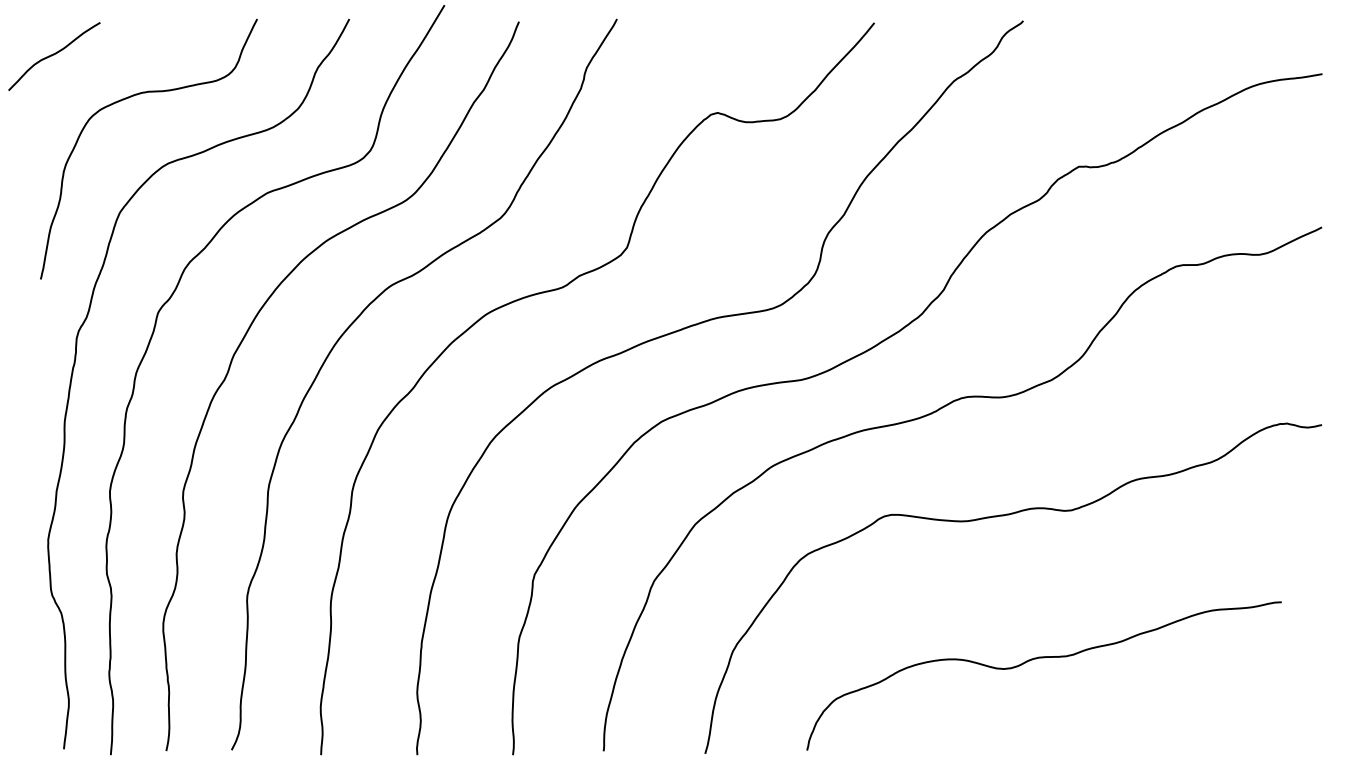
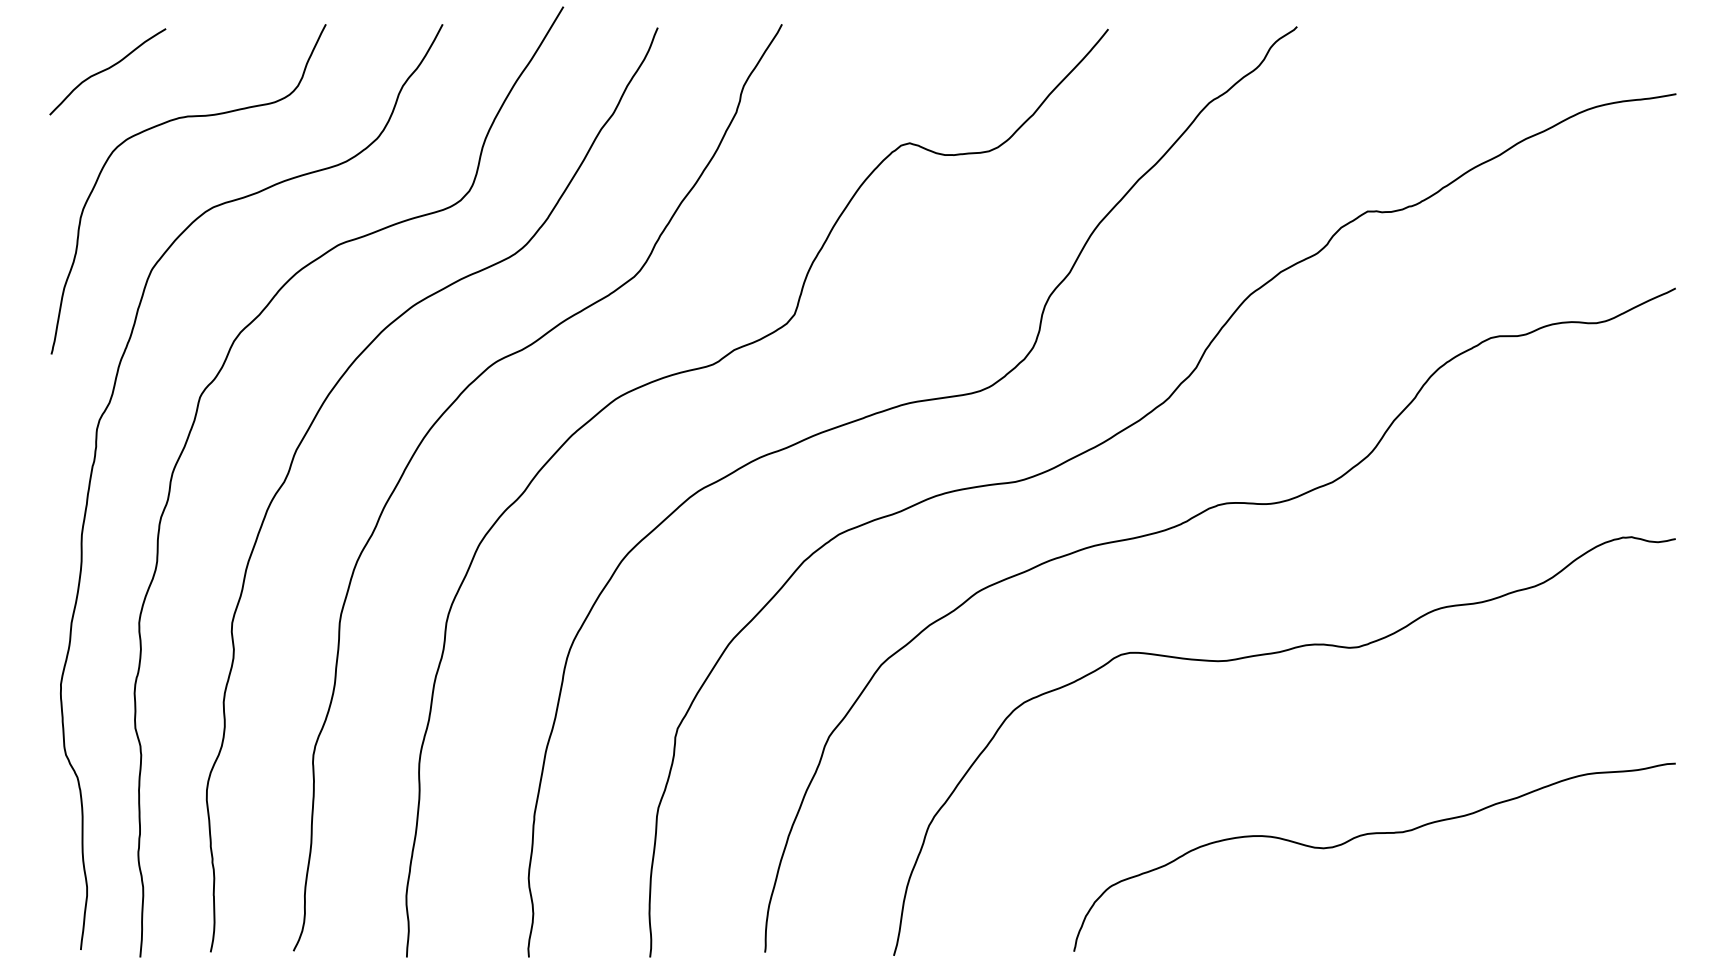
curve: (53, 55) -> (106, 70), moved
curve: (1044, 658) -> (1374, 834), moved

